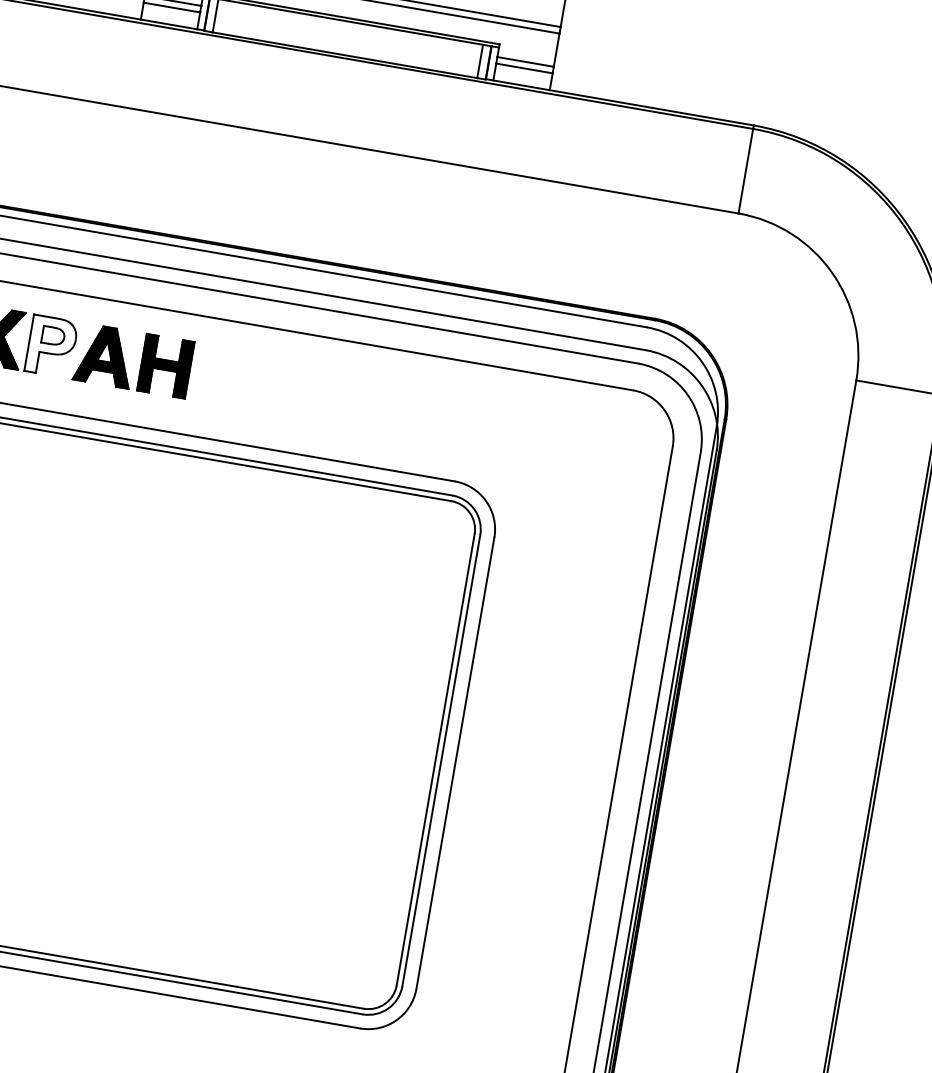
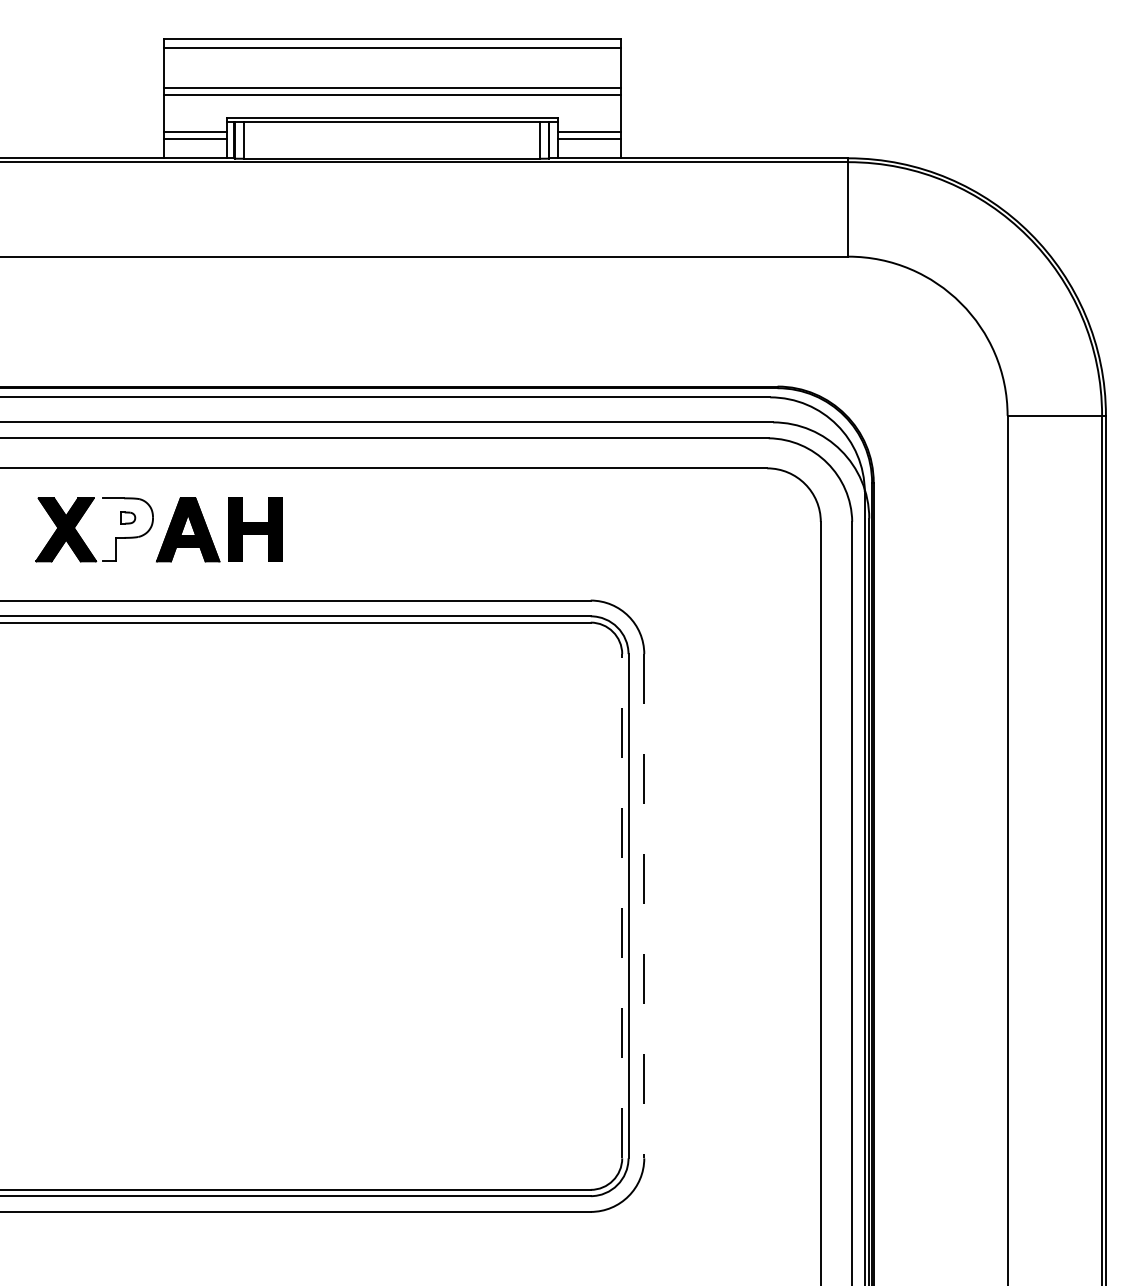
part: (53, 335) -> (127, 517), size x0.6
line: (28, 342) -> (102, 529), removed
line: (436, 759) -> (622, 905), solid -> dashed
line: (455, 763) -> (644, 906), solid -> dashed

